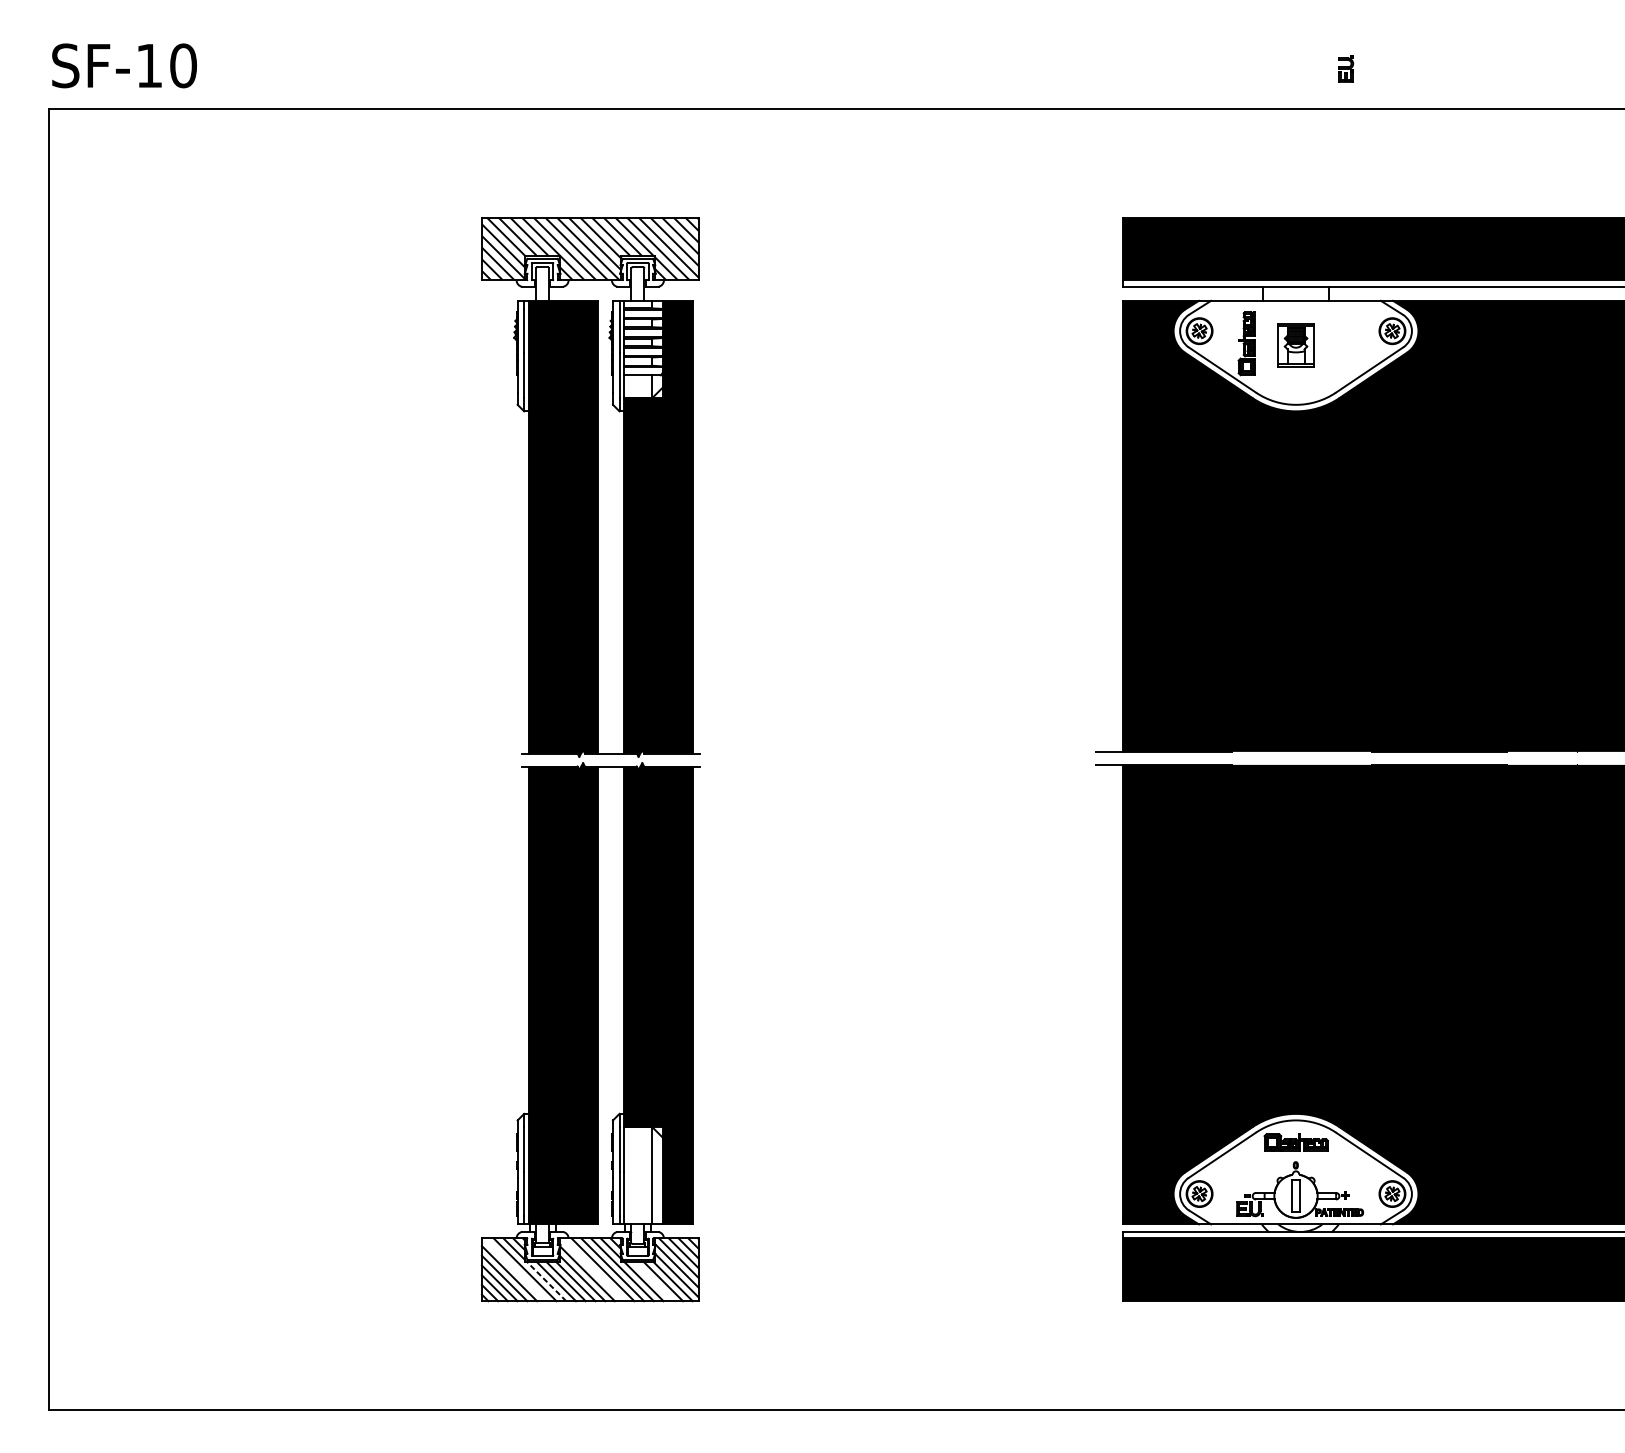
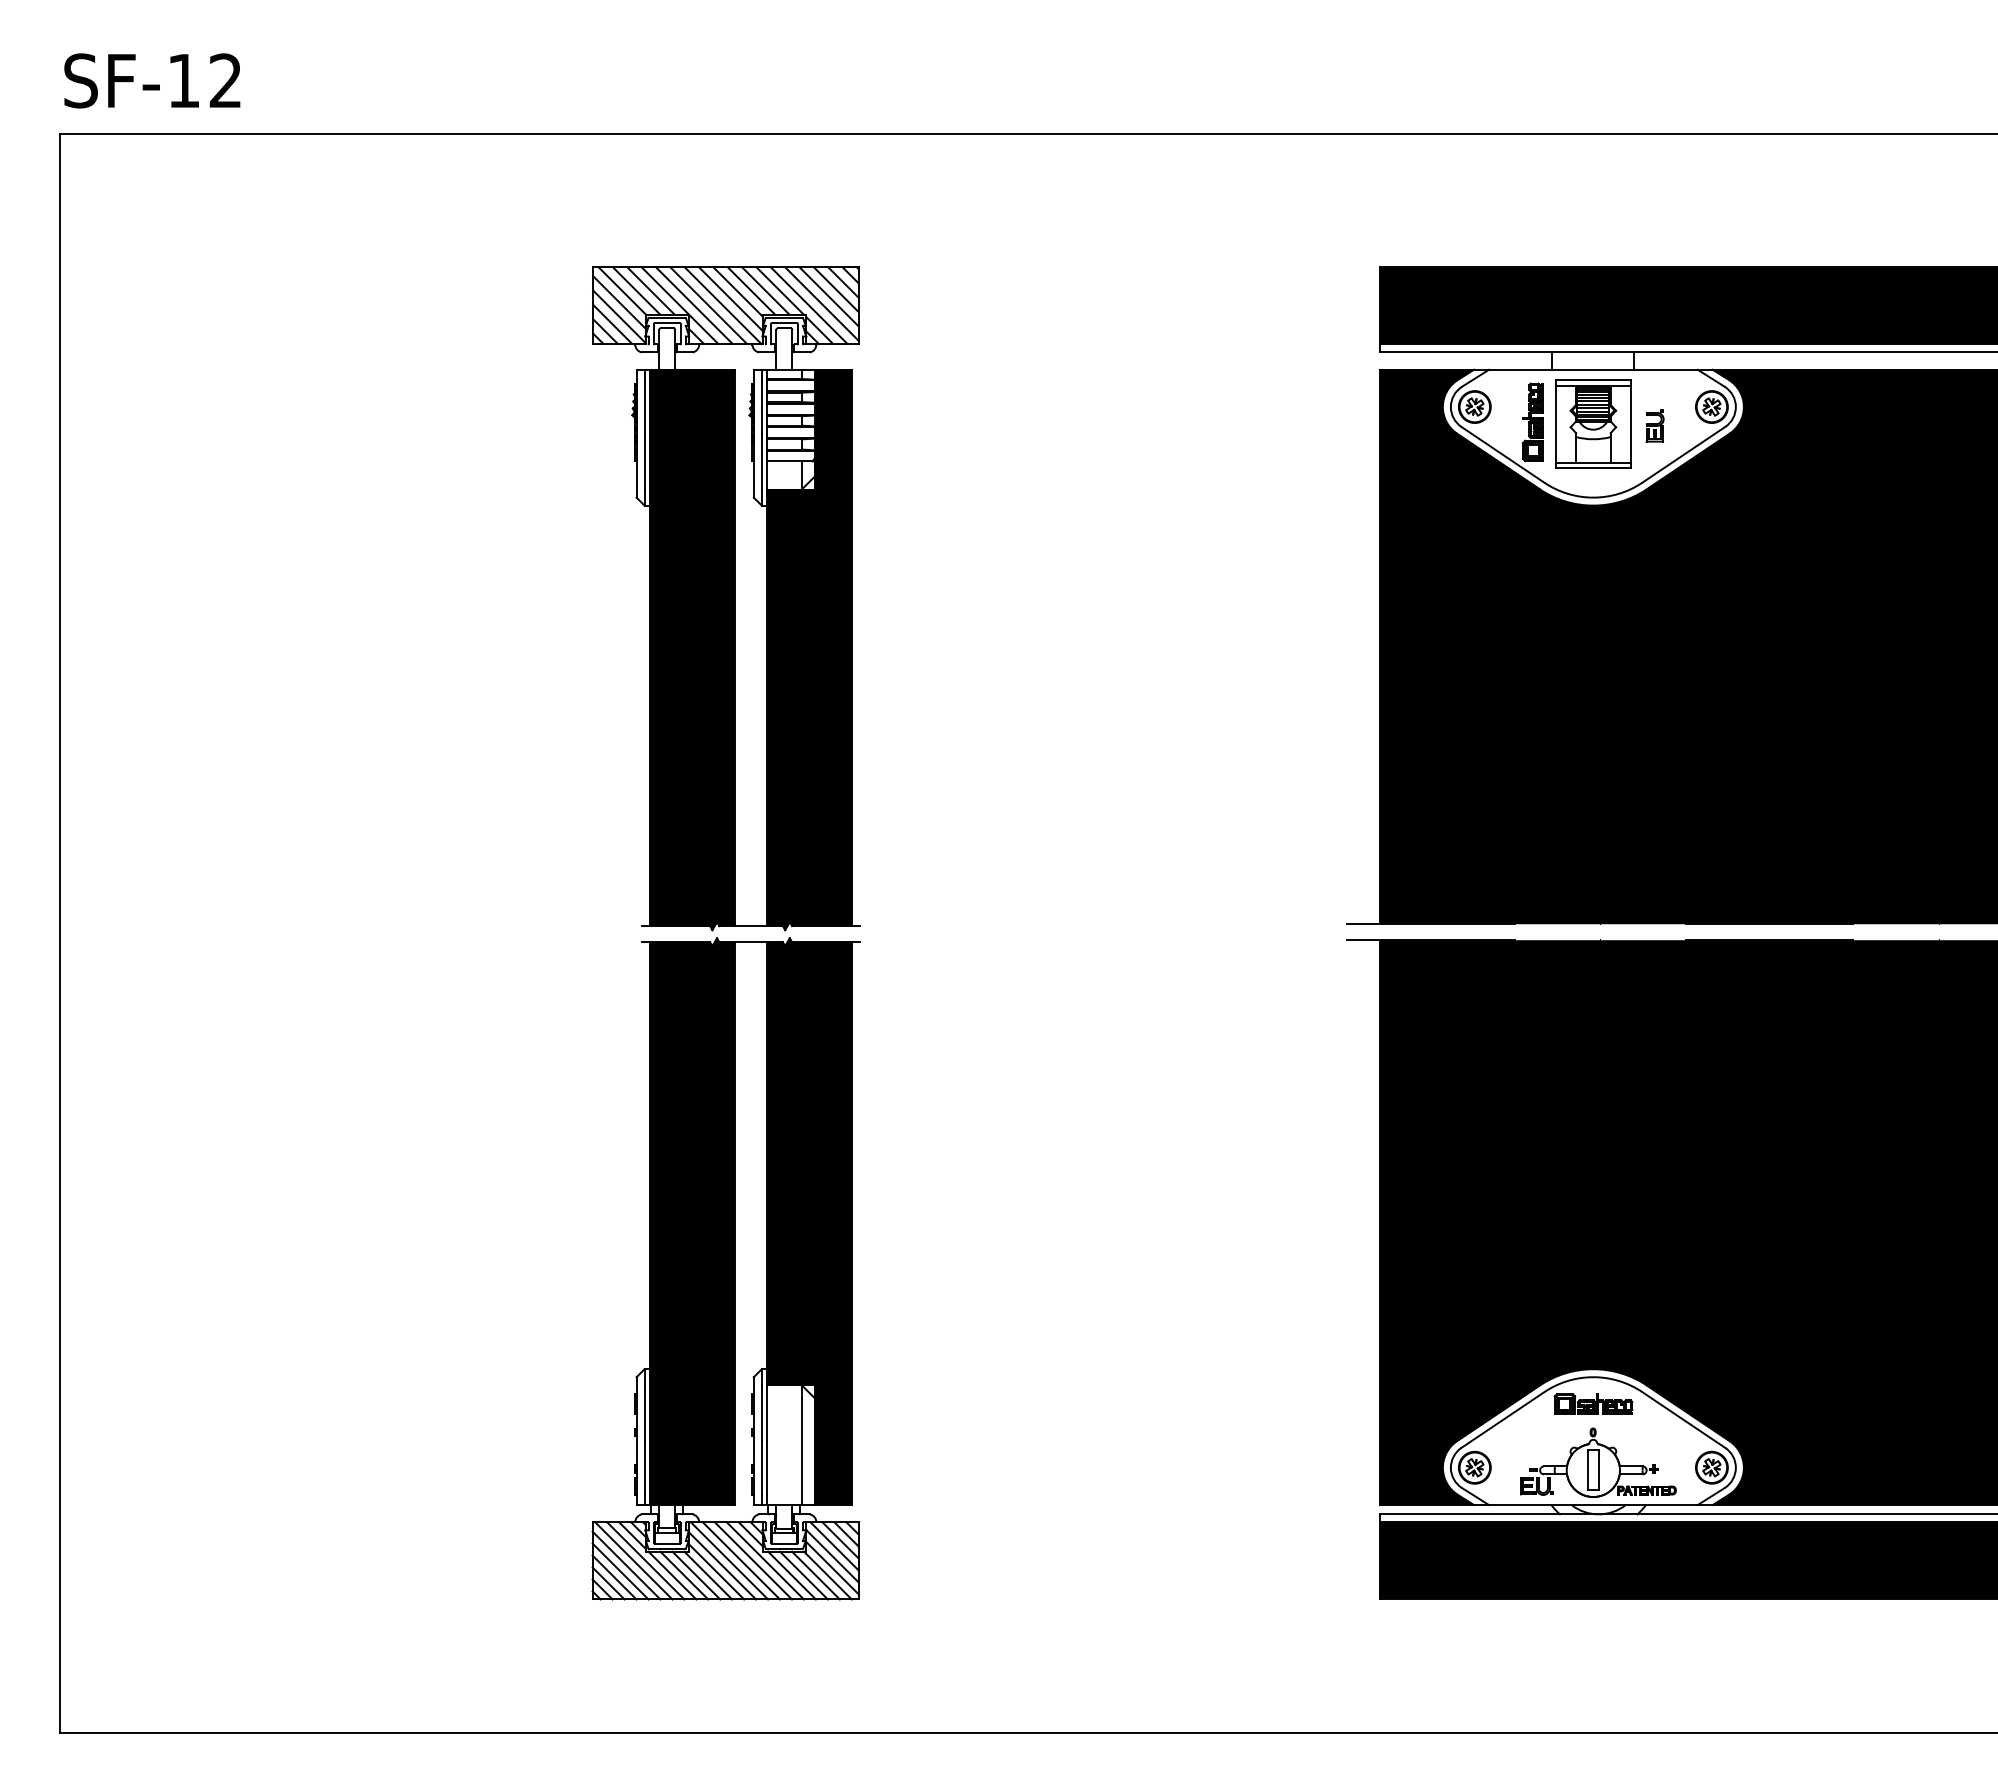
text: (183, 65) -> (225, 80), SF-10 -> SF-12
part: (1345, 68) -> (1654, 425), moved
part: (1296, 344) -> (1593, 423), size x1.67
line: (515, 1269) -> (633, 1560), added
line: (593, 1269) -> (729, 1560), added
line: (546, 1281) -> (672, 1575), dashed -> solid
line: (653, 1281) -> (803, 1575), added

